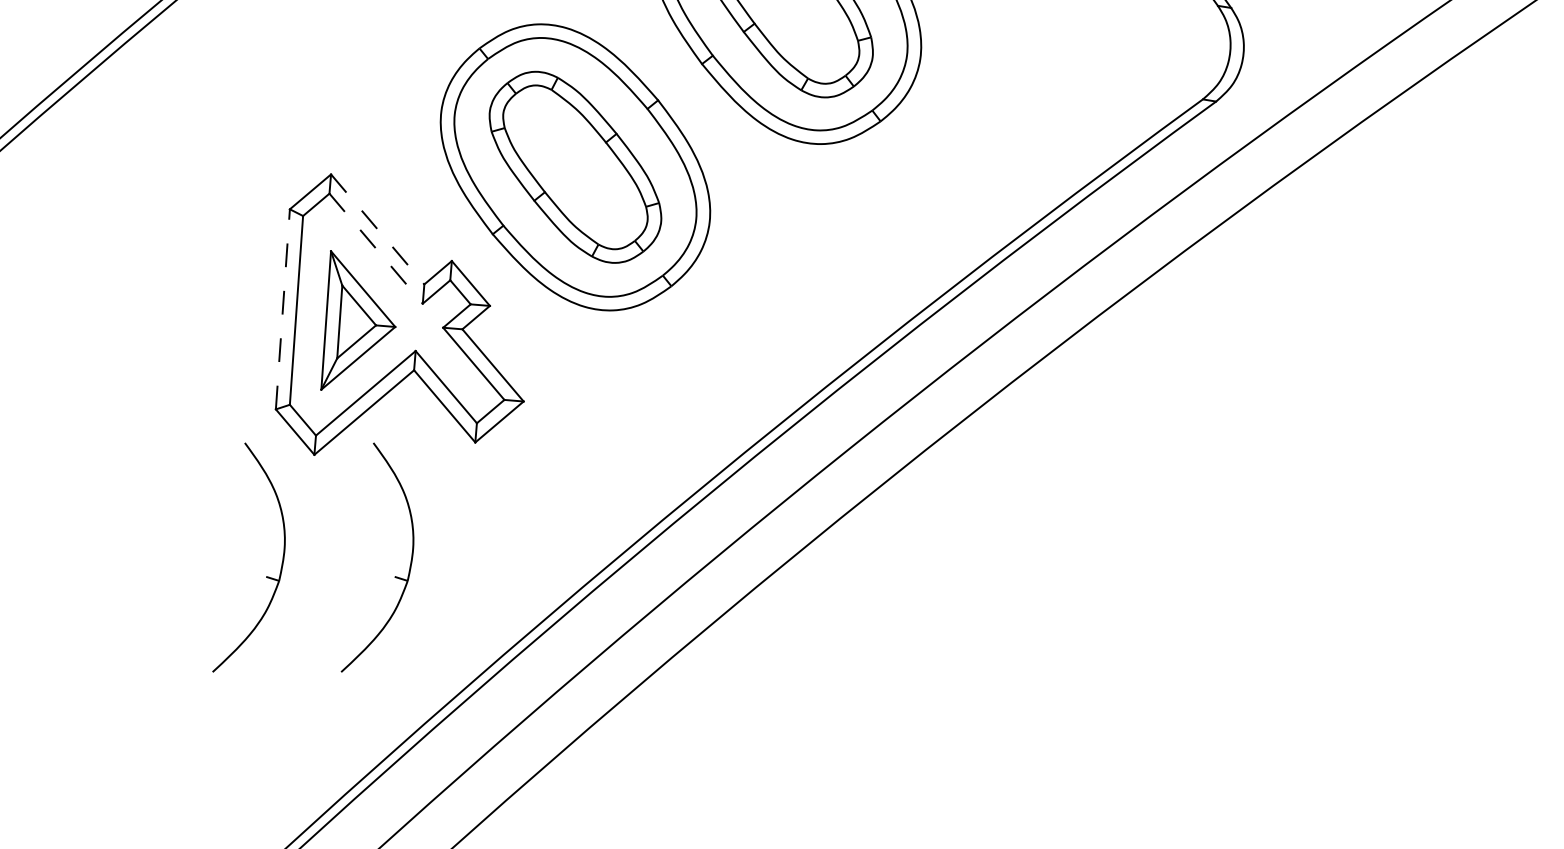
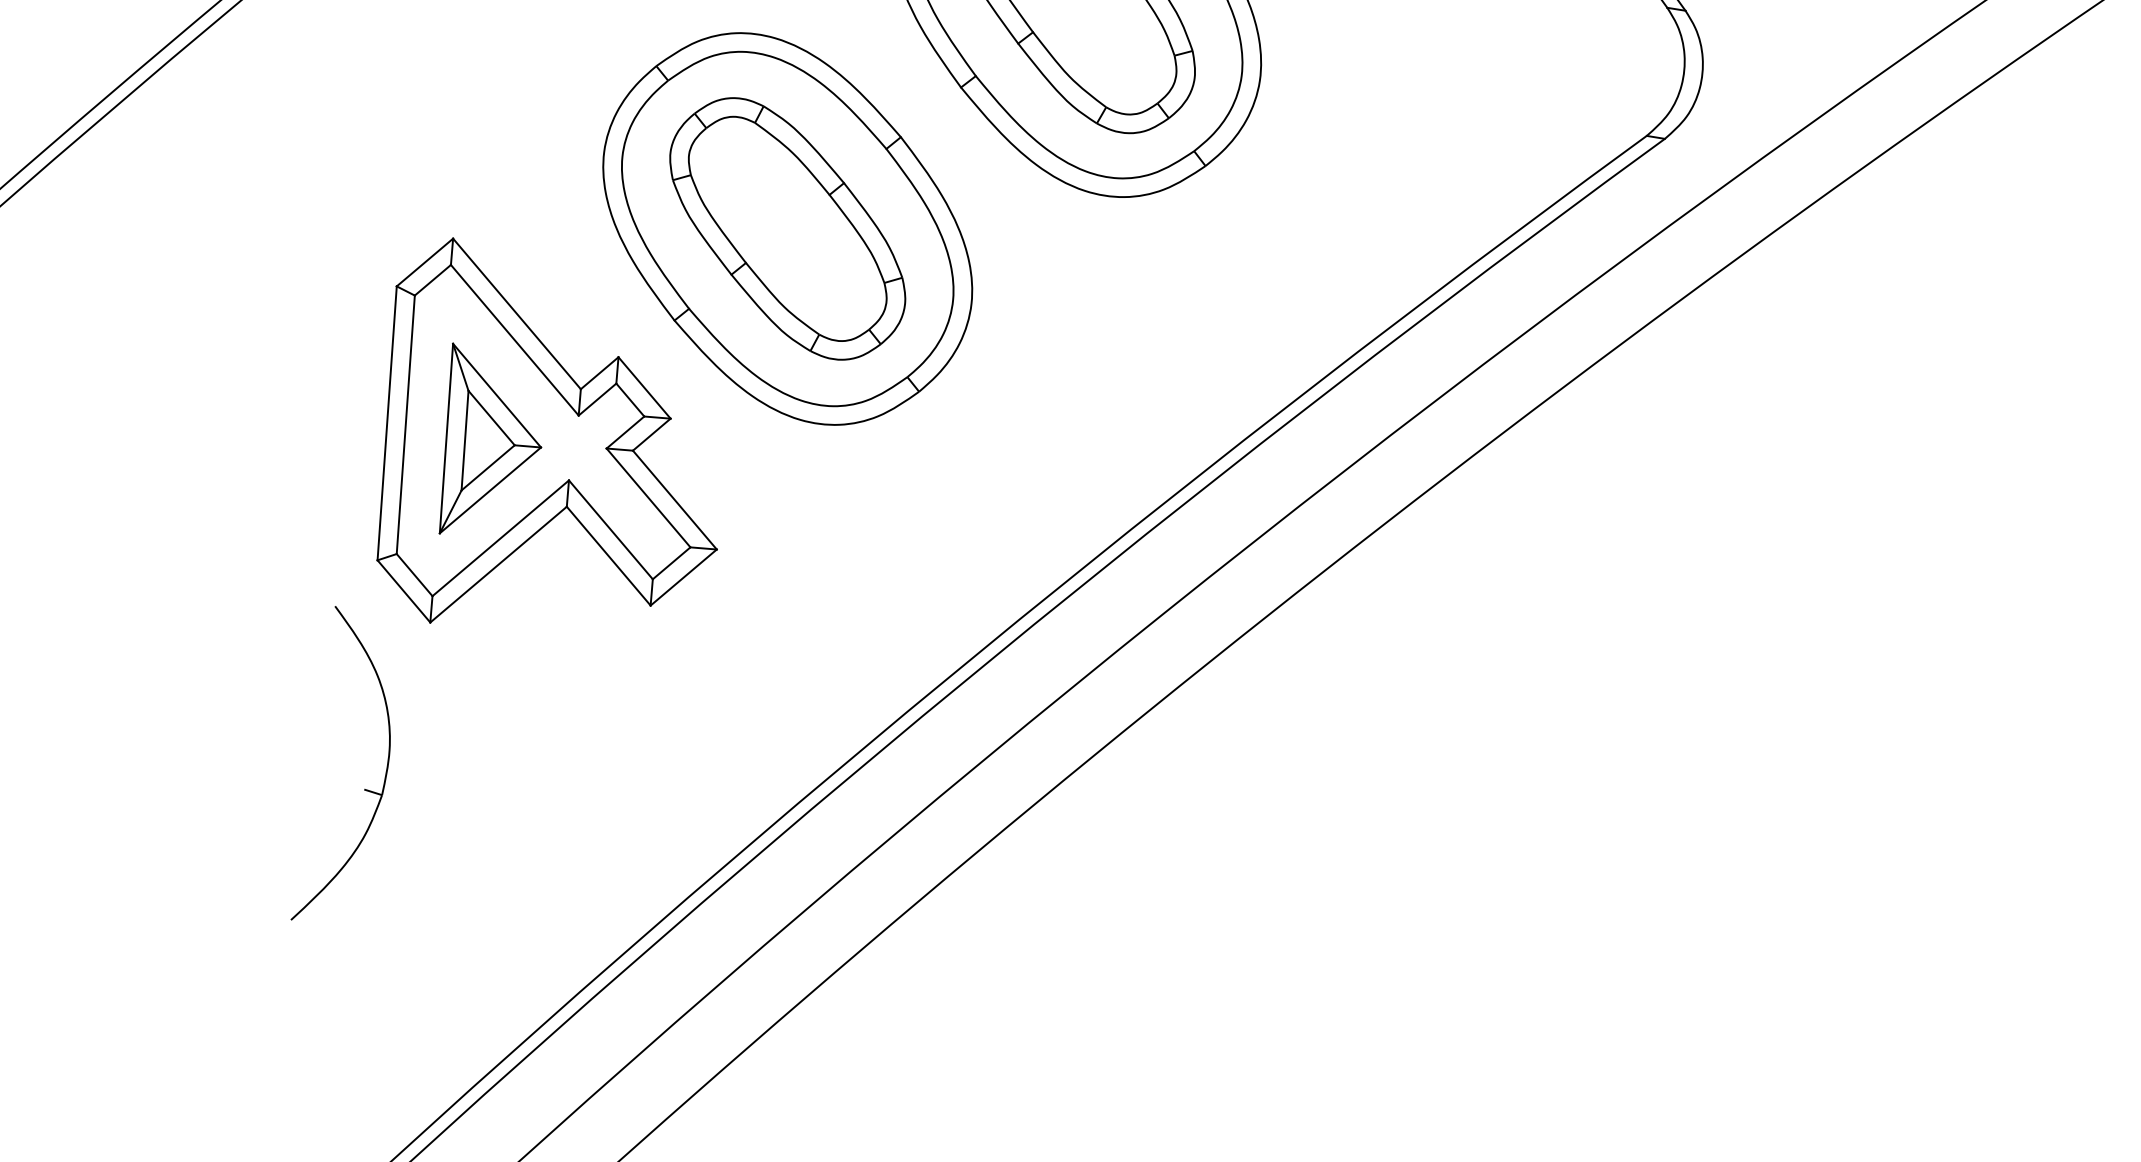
line: (377, 229) -> (516, 313), dashed -> solid
line: (375, 248) -> (514, 340), dashed -> solid
line: (283, 308) -> (387, 422), dashed -> solid
part: (394, 576) -> (540, 788), removed

